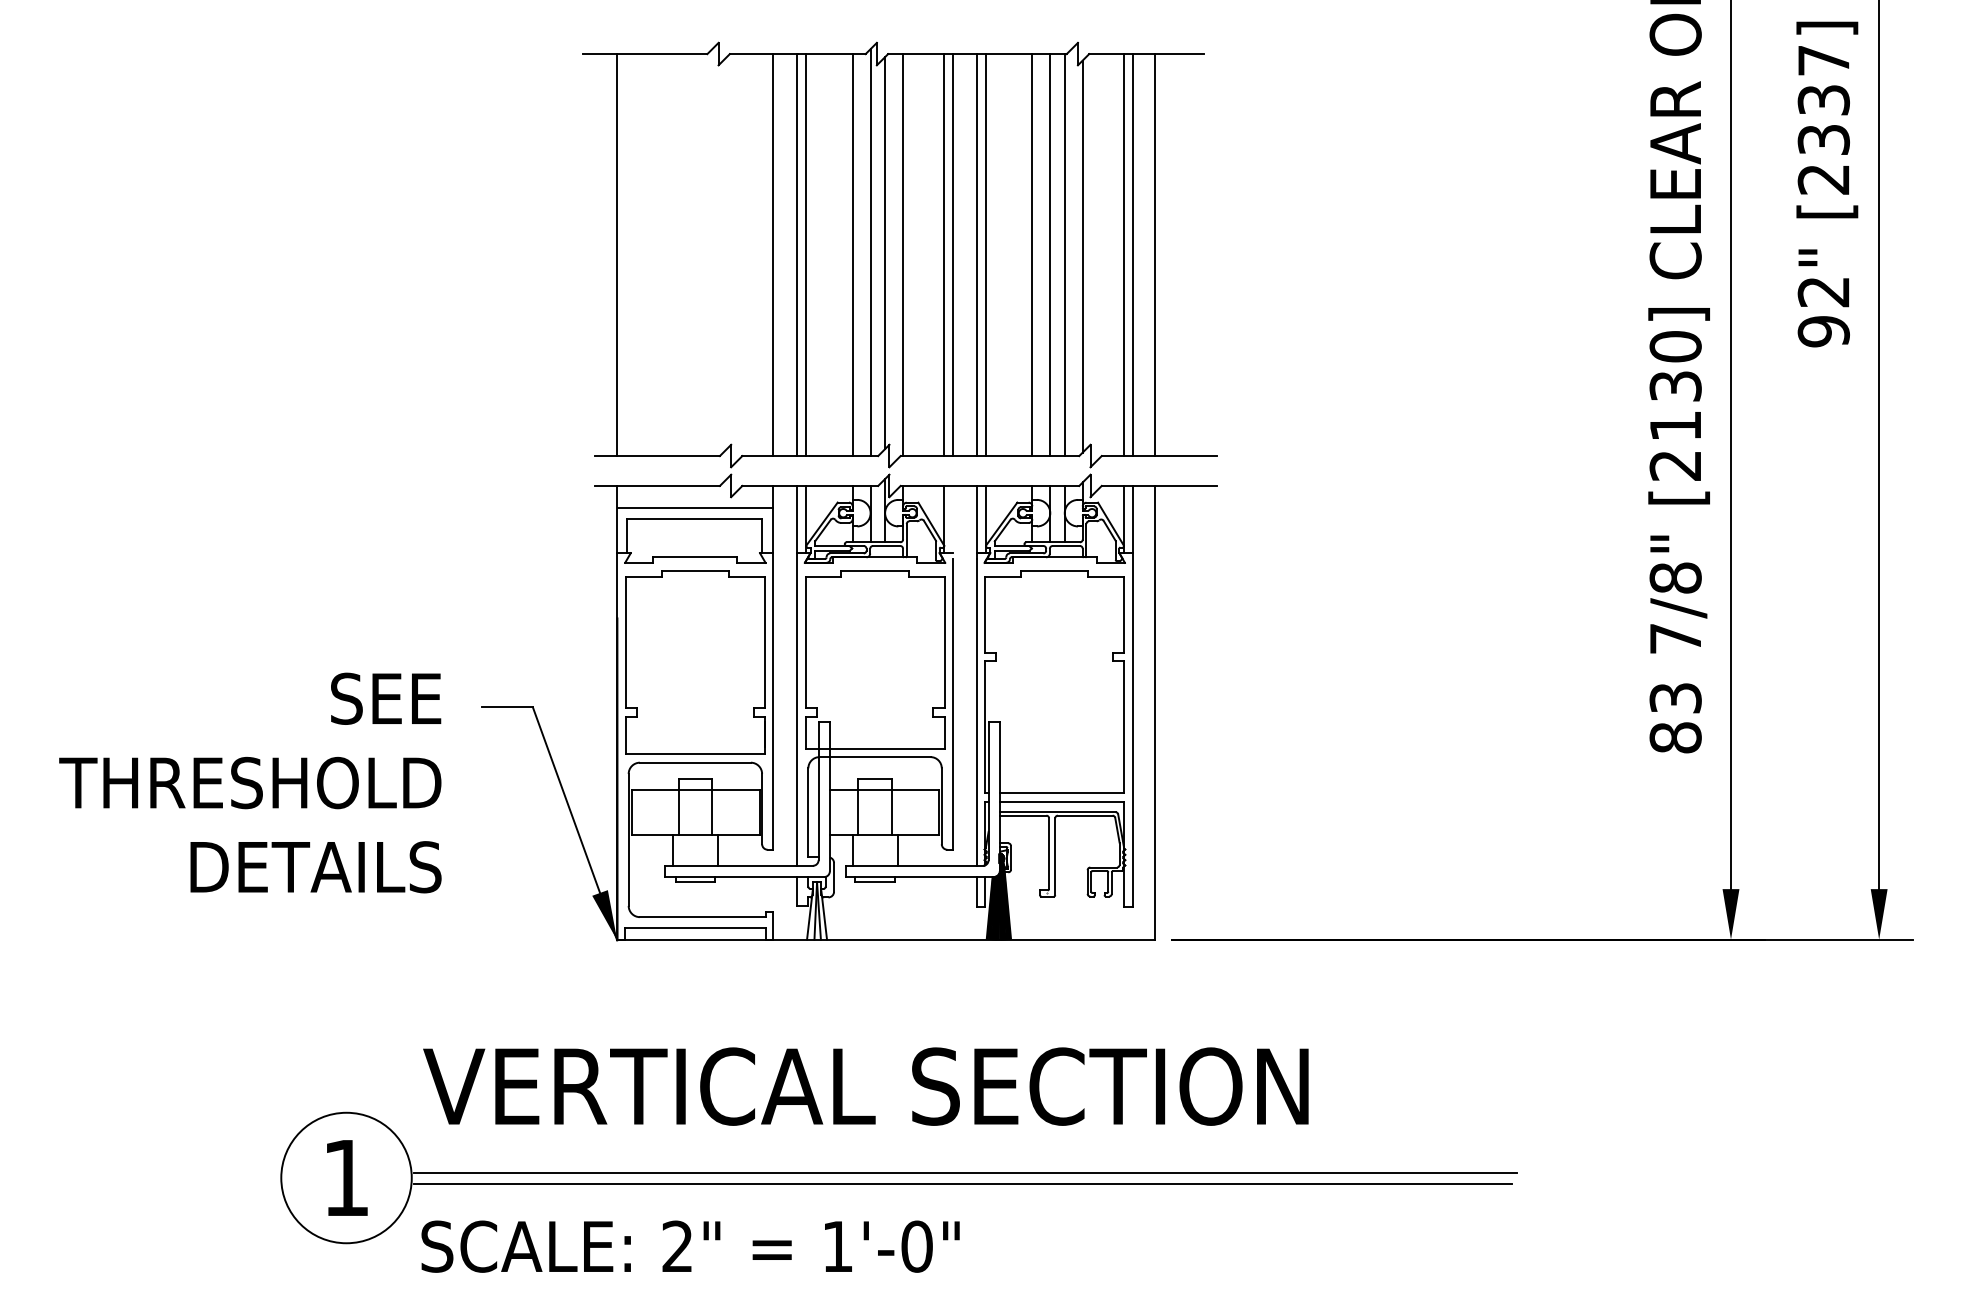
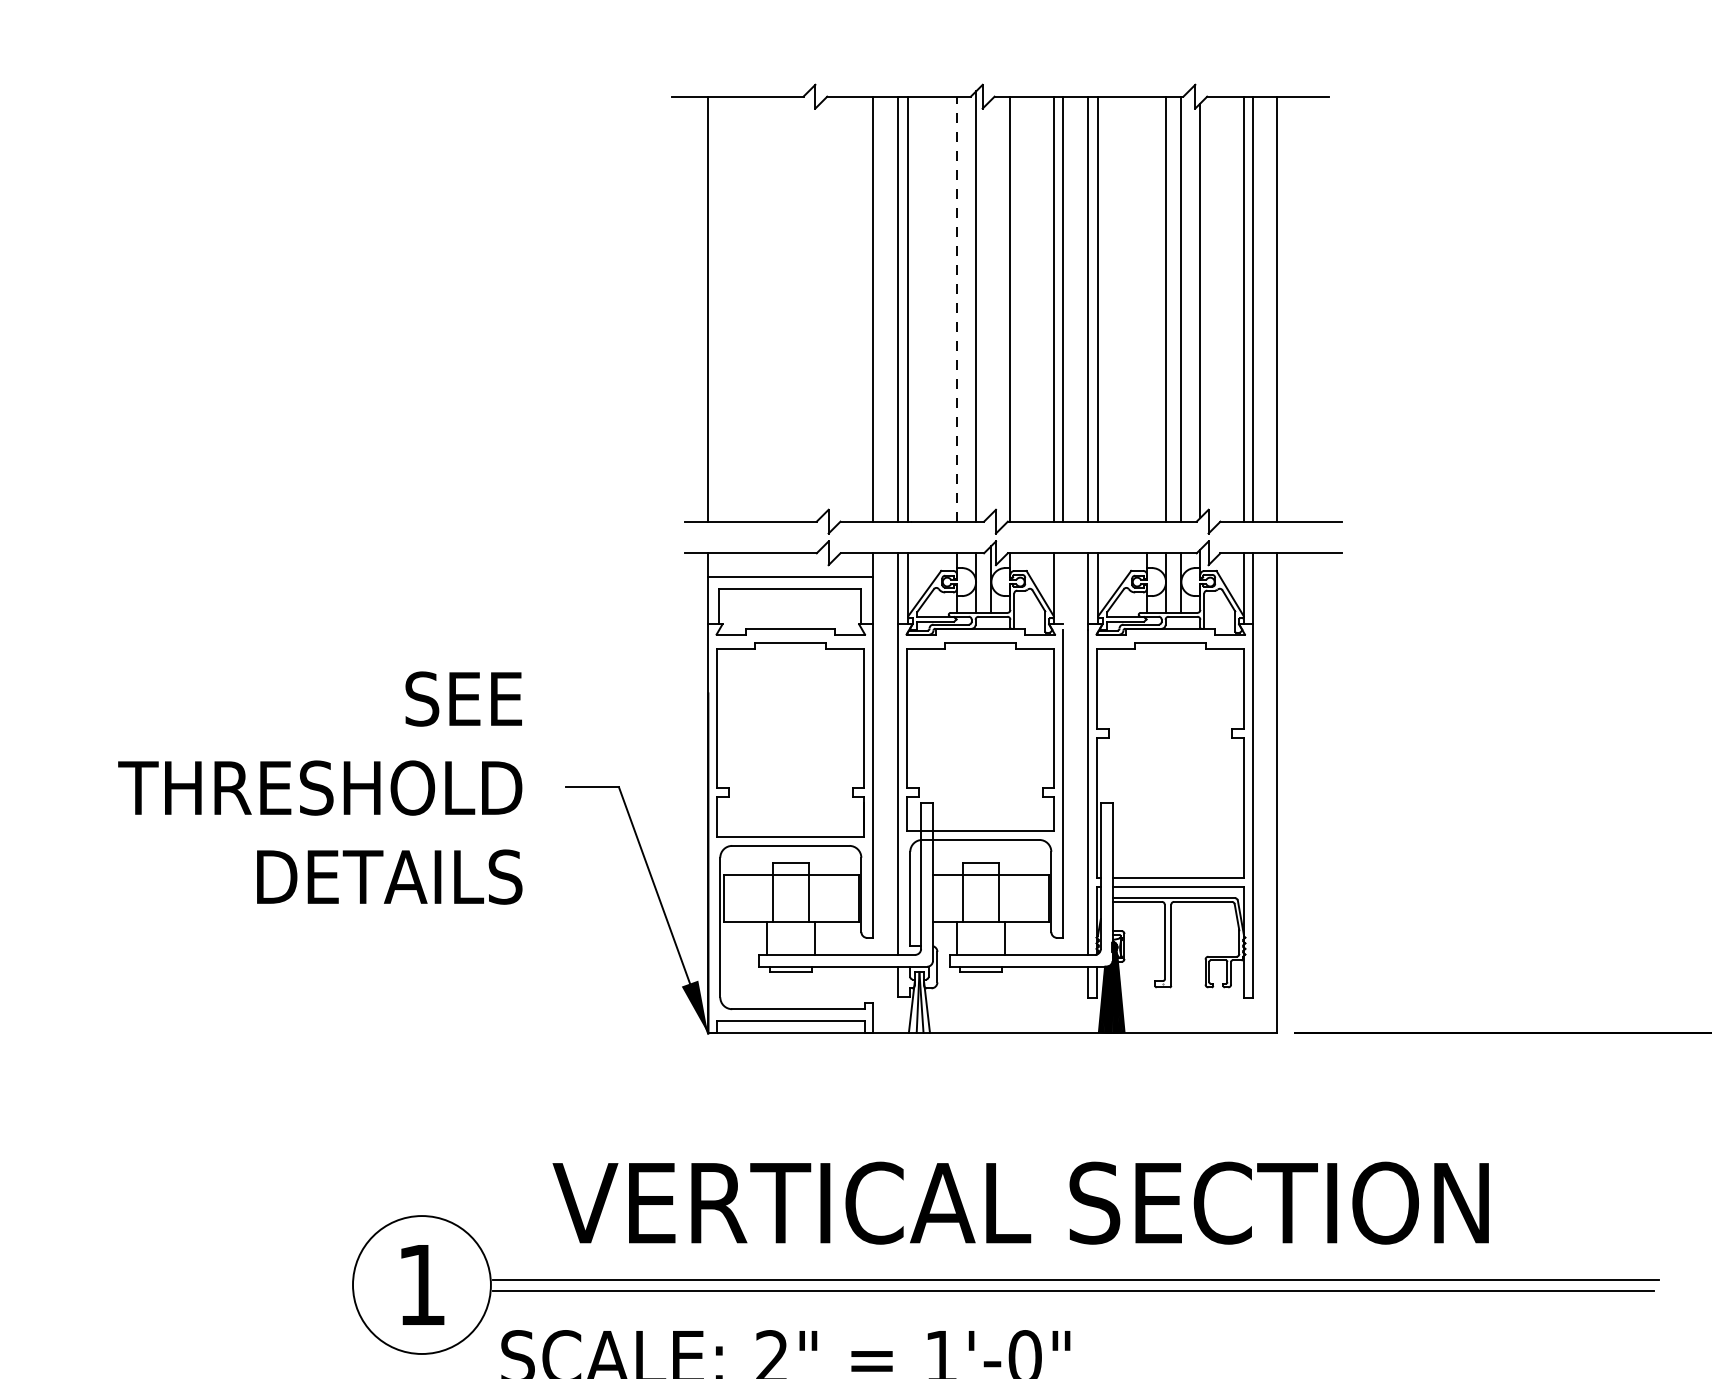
line: (885, 253) -> (991, 307), removed
line: (852, 255) -> (956, 309), solid -> dashed
line: (1032, 255) -> (1147, 309), removed
text: (250, 782) -> (320, 787), moved
text: (865, 1086) -> (1020, 1203), moved

